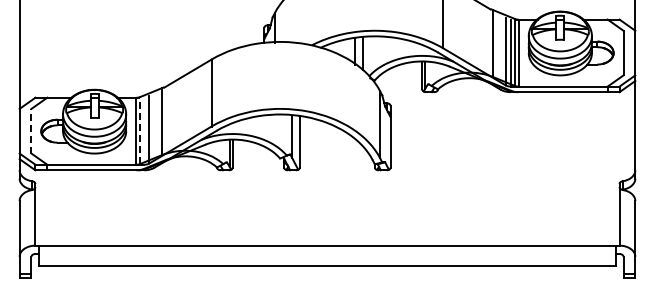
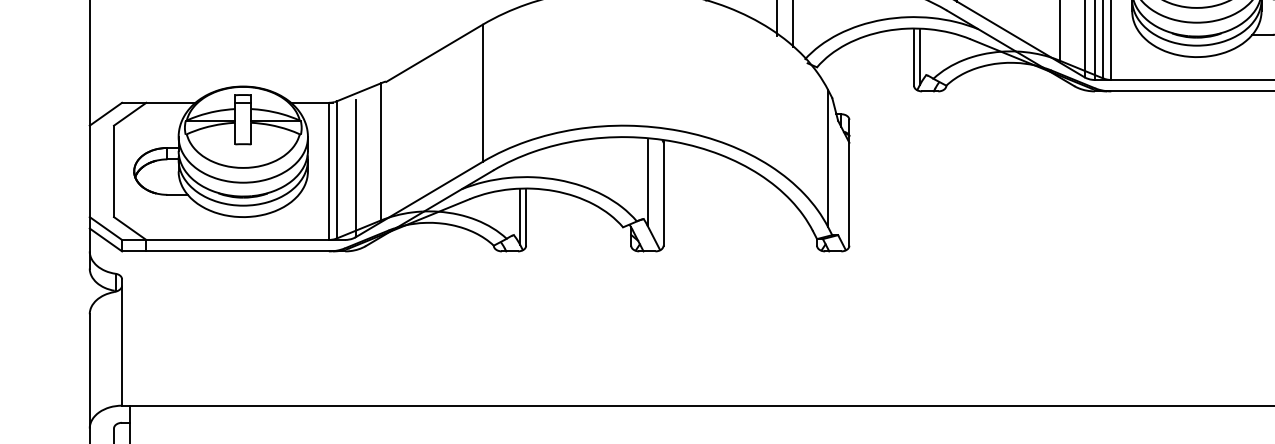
line: (140, 129) -> (337, 167), dashed -> solid
line: (31, 130) -> (114, 169), dashed -> solid

